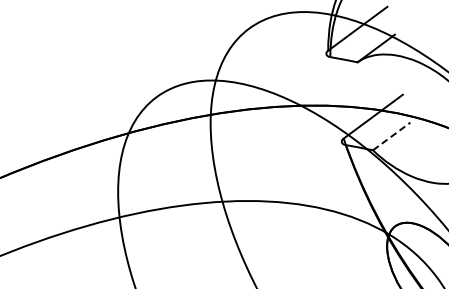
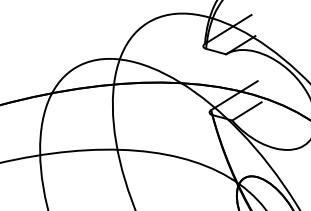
line: (392, 136) -> (247, 111), dashed -> solid

